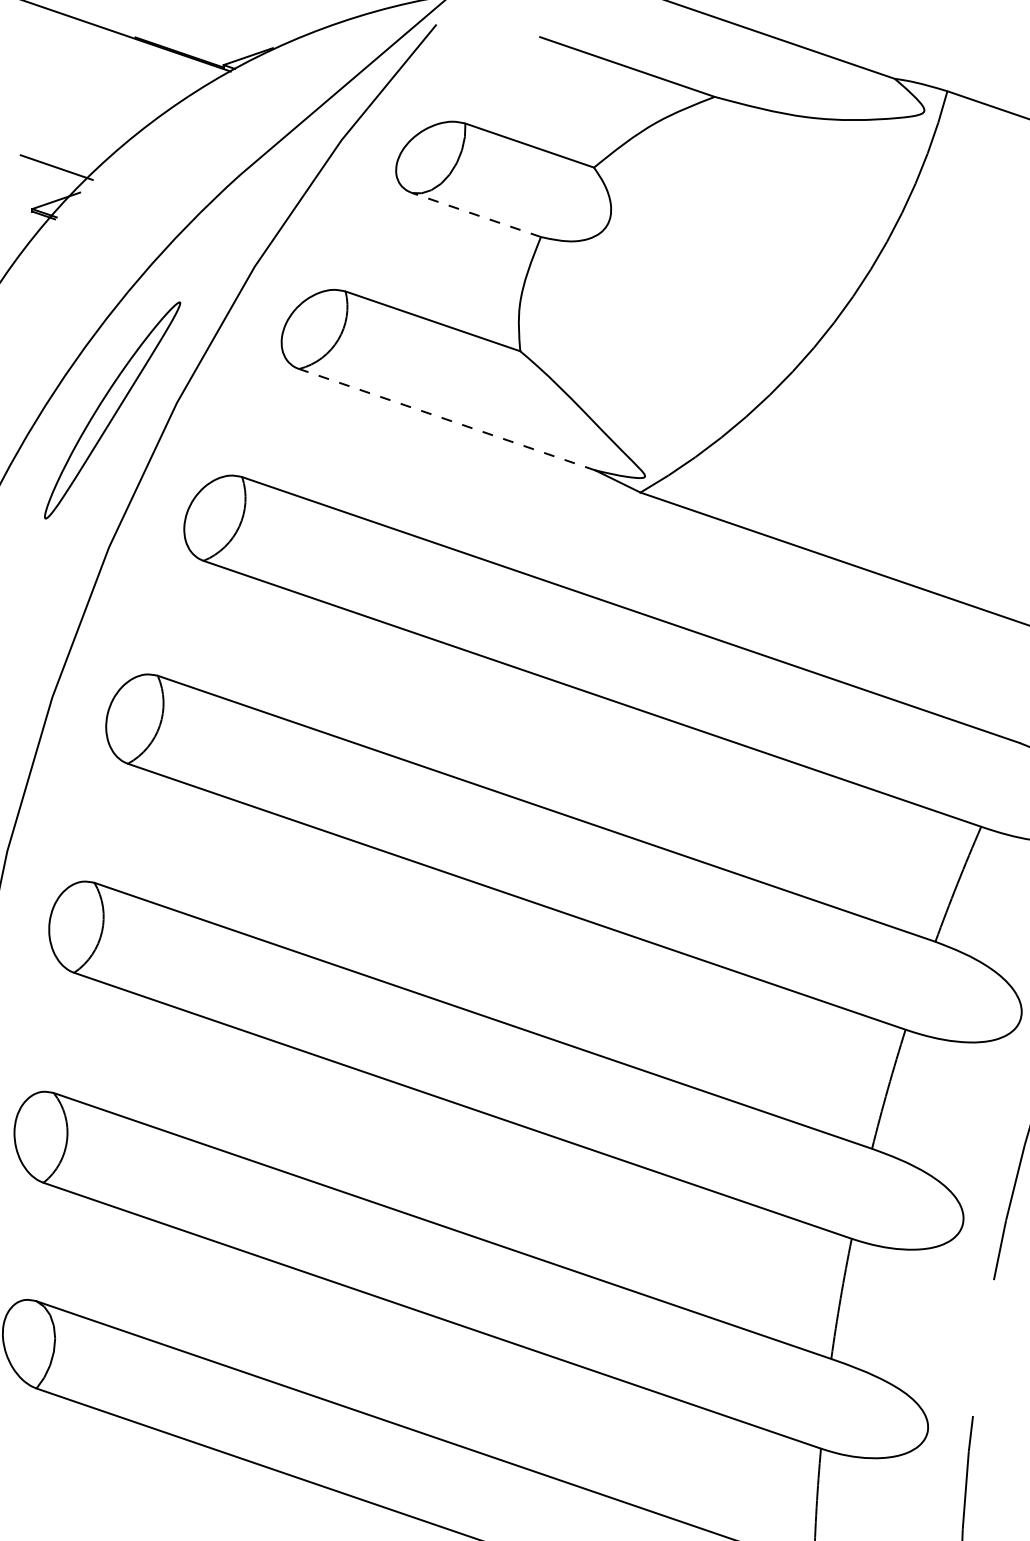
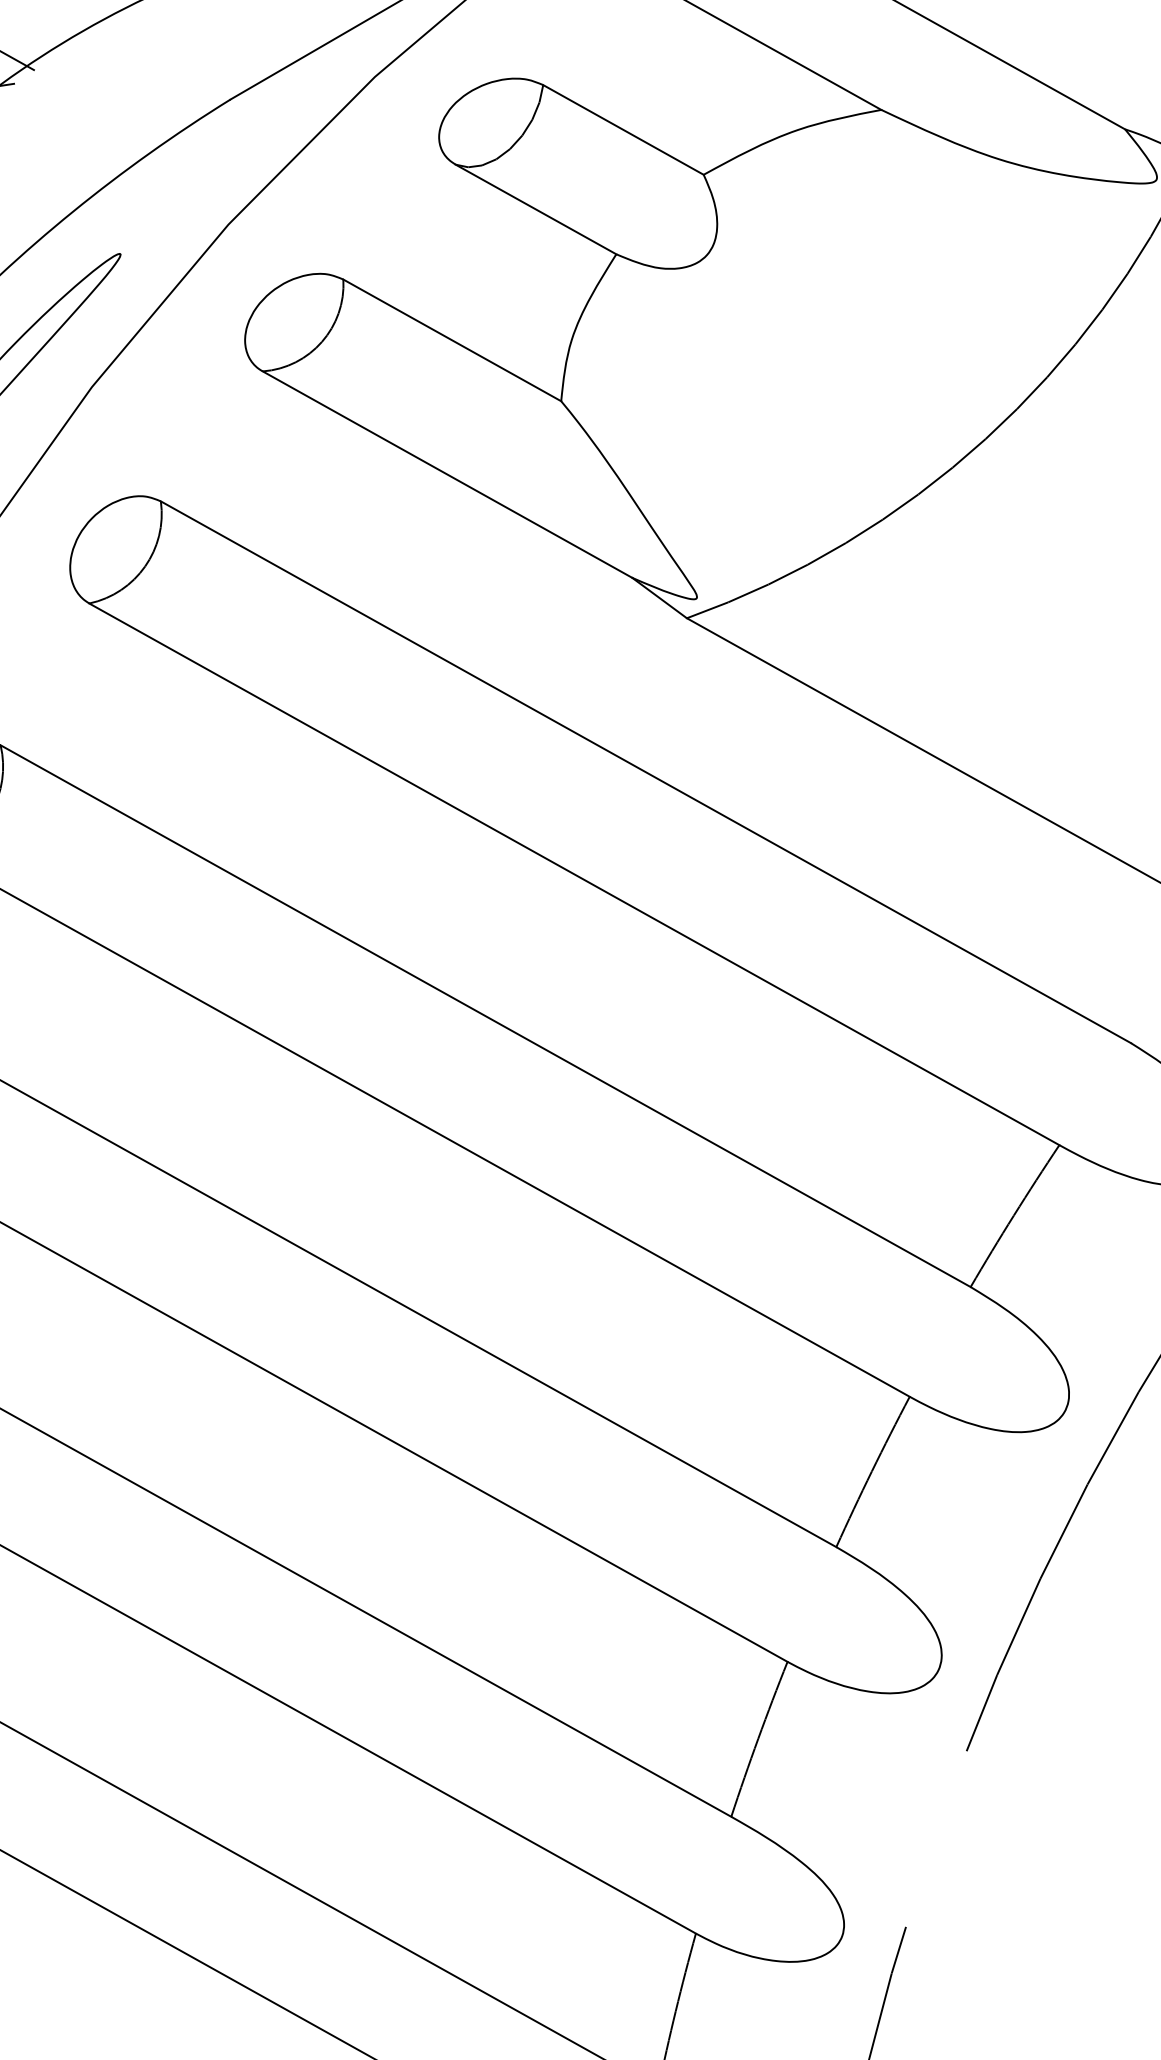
line: (476, 214) -> (536, 208), dashed -> solid
line: (447, 419) -> (447, 474), dashed -> solid

